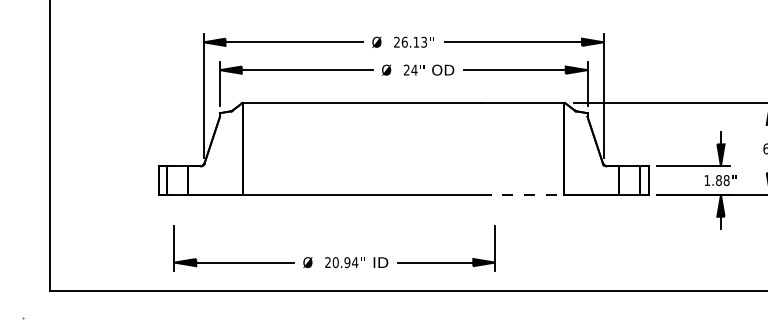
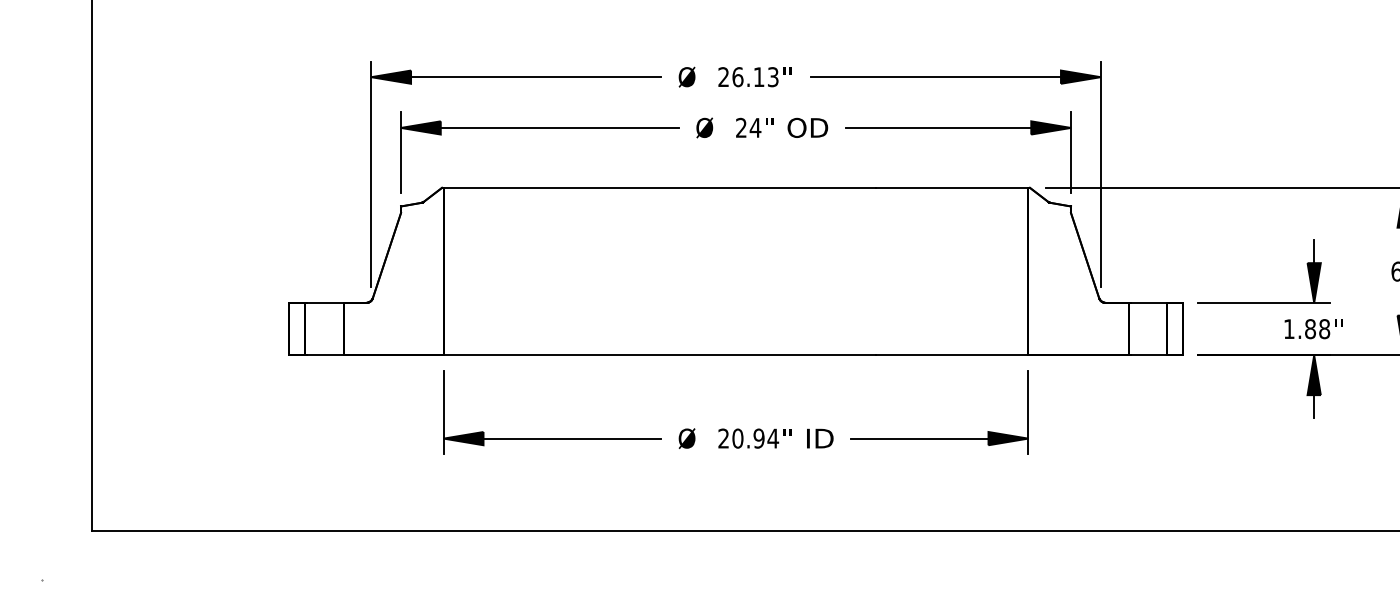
line: (522, 194) -> (952, 354), dashed -> solid
part: (334, 257) -> (735, 429), moved

